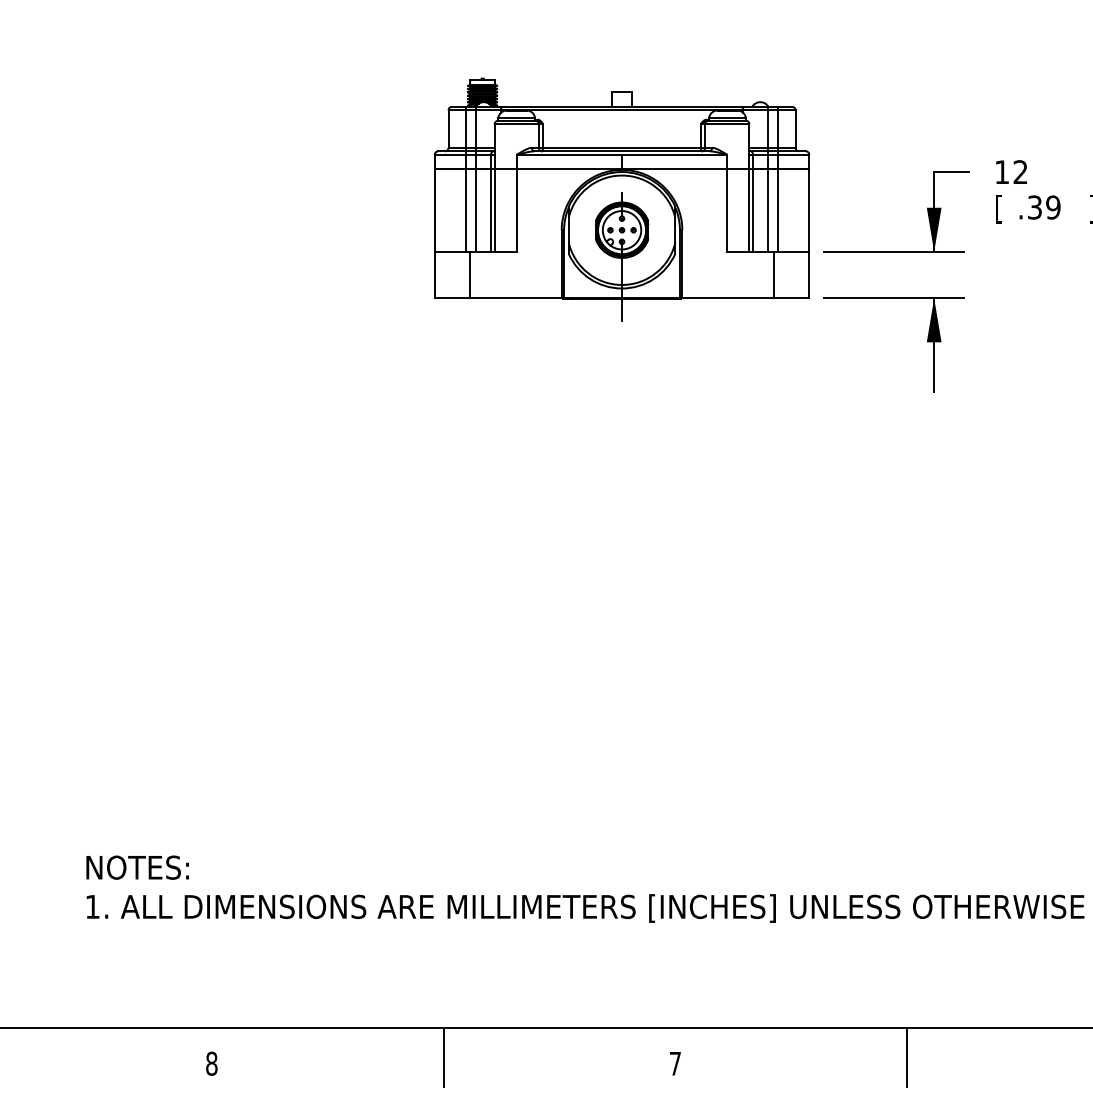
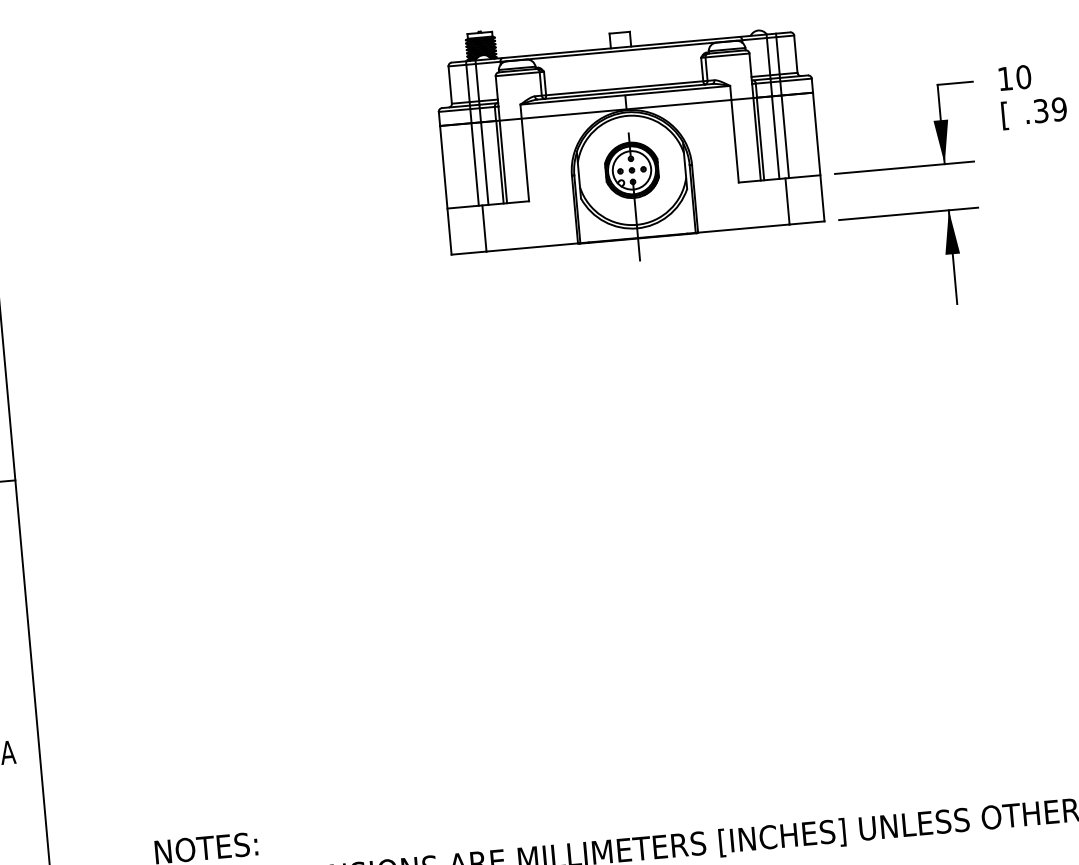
text: (1020, 172) -> (1023, 77), 12 -> 10

